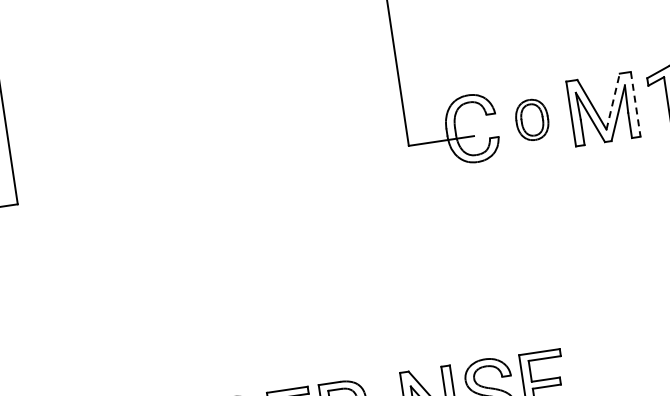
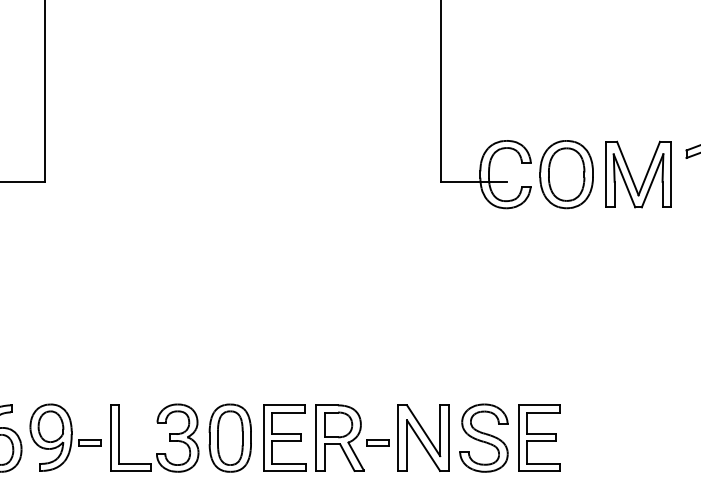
line: (613, 101) -> (649, 168), dashed -> solid
line: (635, 104) -> (671, 174), dashed -> solid
part: (532, 119) -> (566, 174), size x1.67

